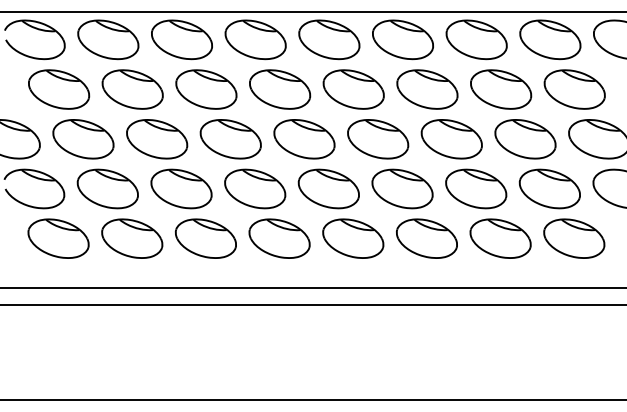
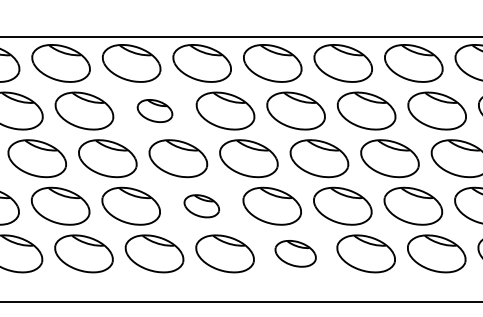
part: (206, 89) -> (155, 111), size x0.6
part: (255, 188) -> (202, 205), size x0.6
part: (353, 238) -> (295, 253), size x0.7

